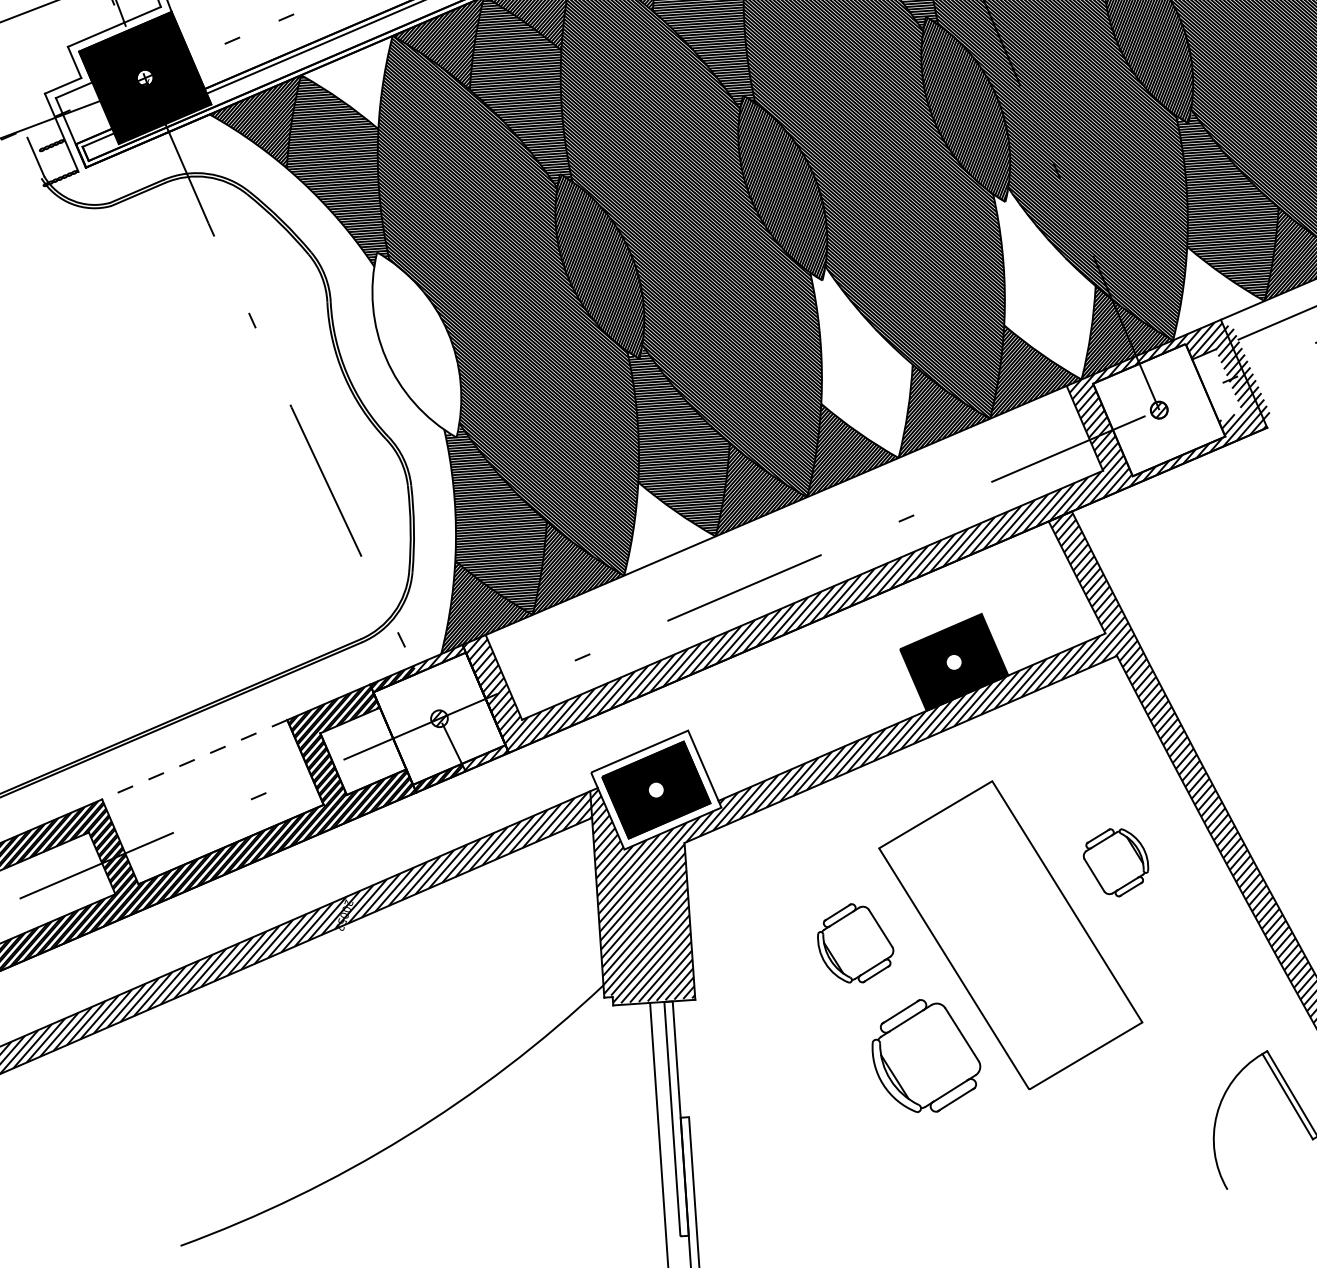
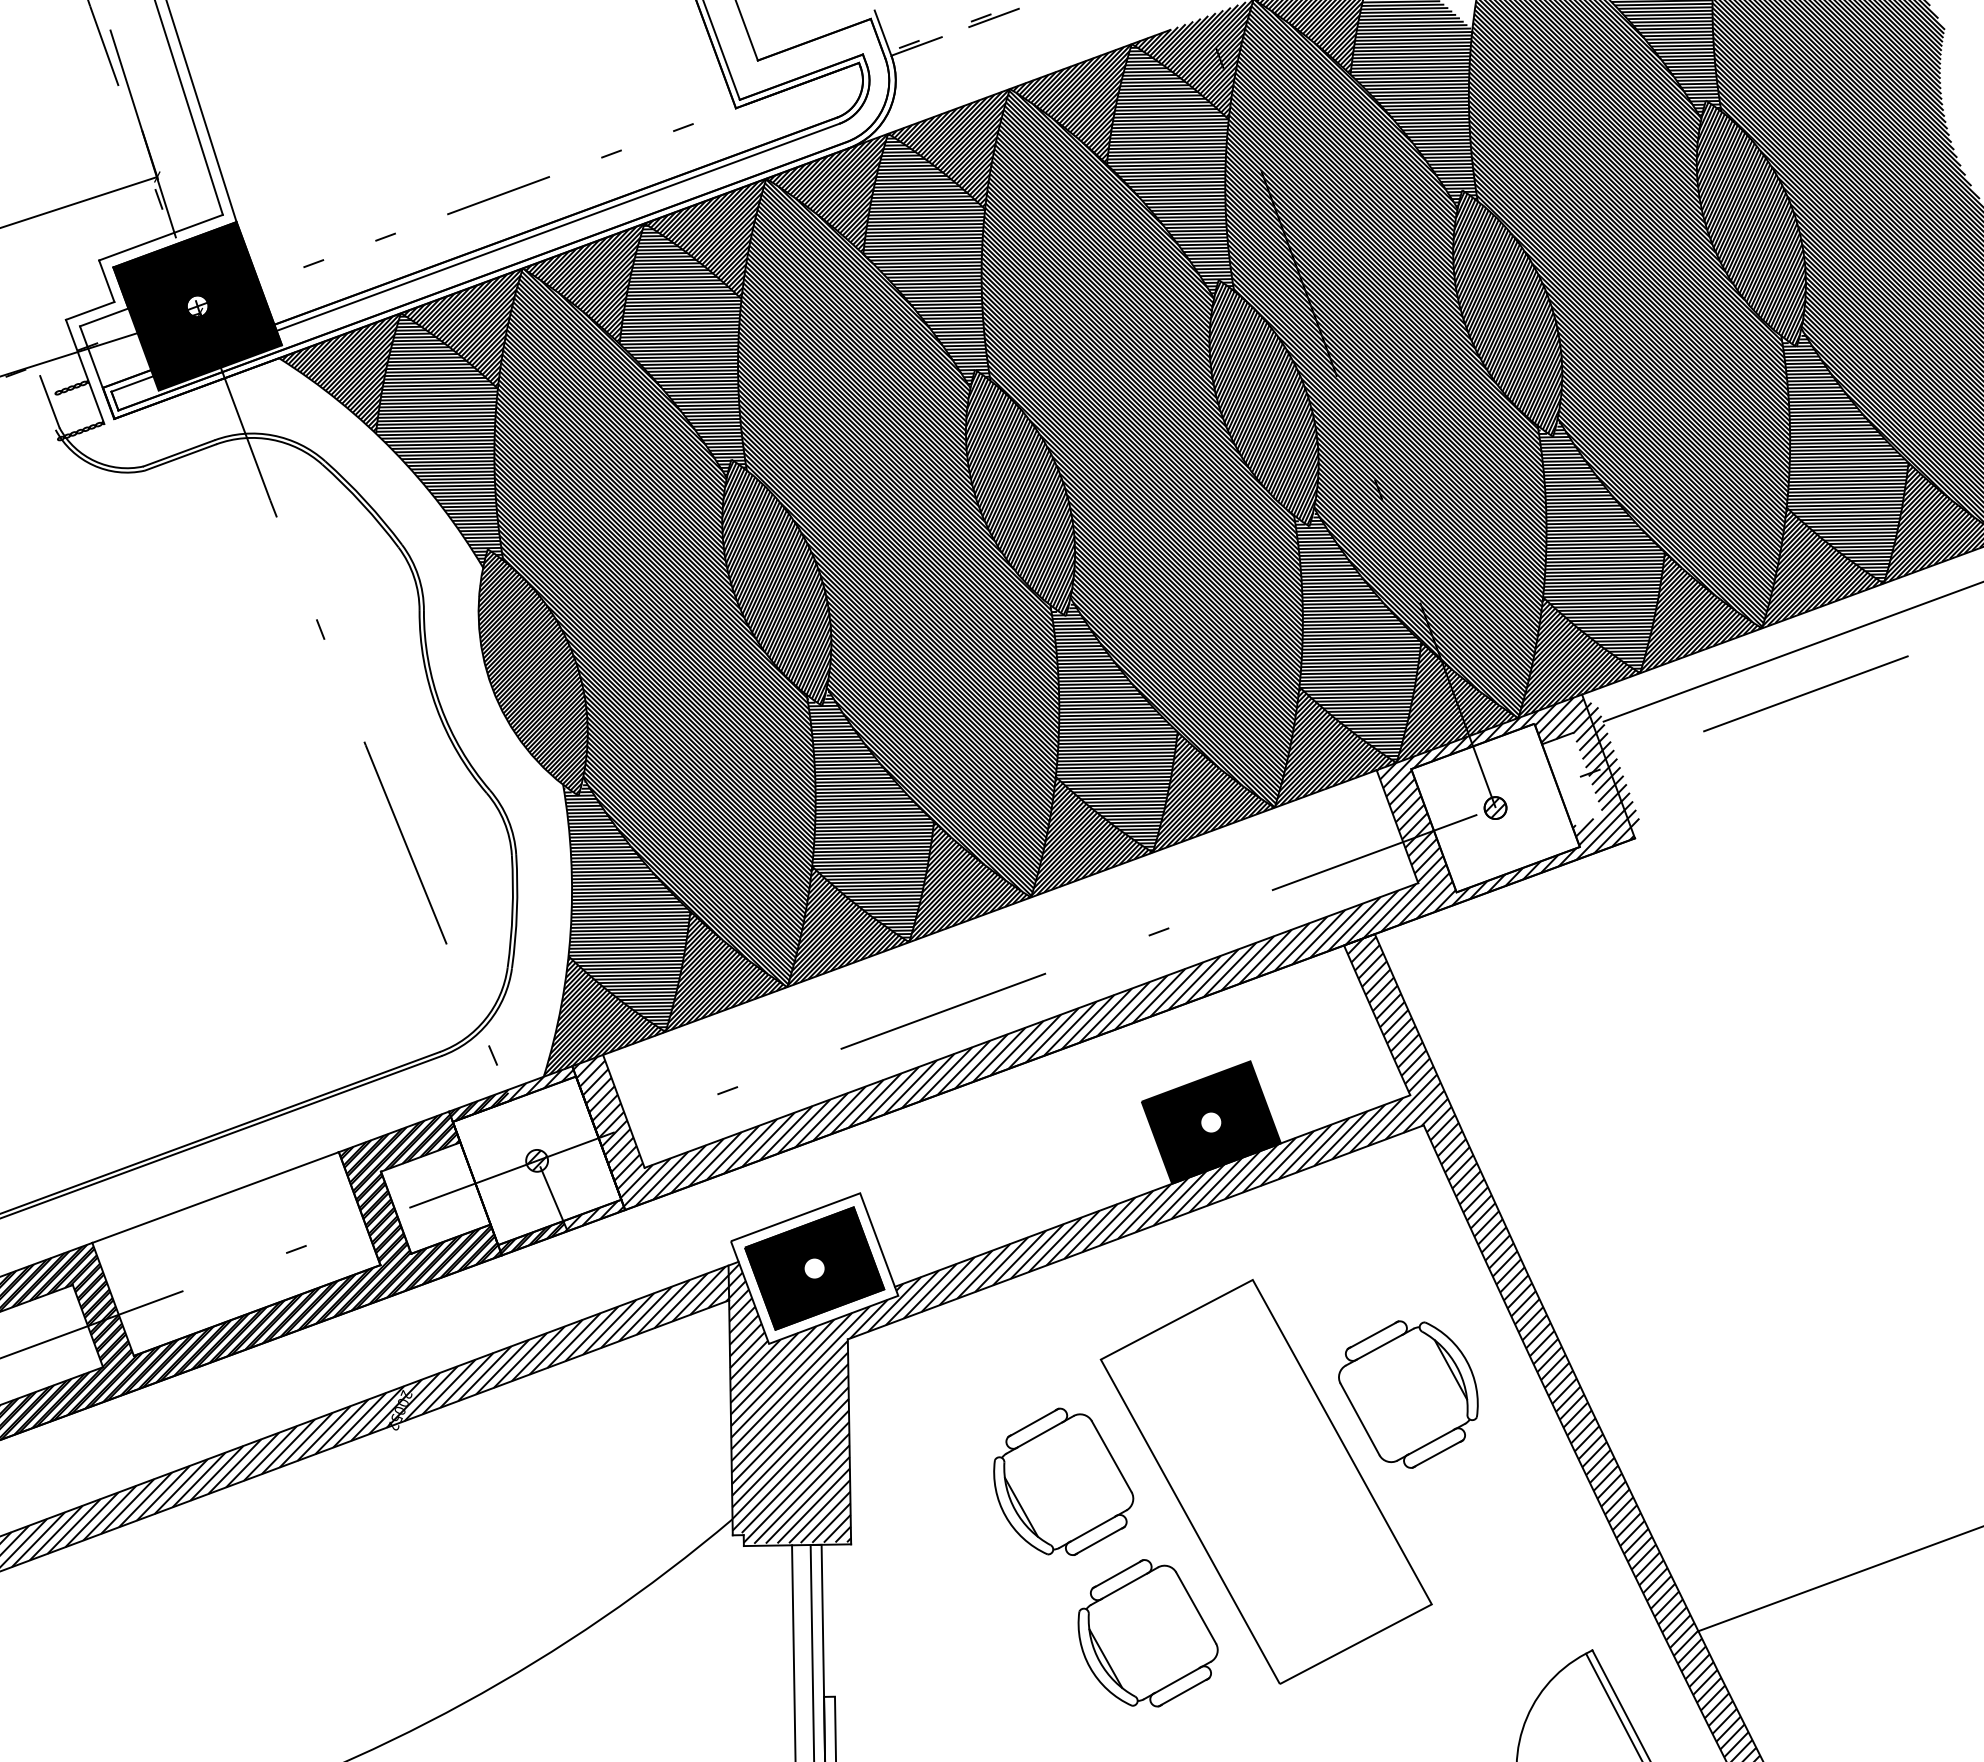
hatch: (348, 83) -> (461, 327), added
hatch: (1046, 284) -> (1357, 636), added
hatch: (1216, 291) -> (1578, 657), added
hatch: (416, 344) -> (532, 671), added
hatch: (864, 362) -> (1114, 725), added
hatch: (667, 526) -> (847, 926), added
line: (194, 759) -> (215, 1197), dashed -> solid
part: (1116, 862) -> (1408, 1394), size x1.67
part: (855, 943) -> (1063, 1481), size x1.43

